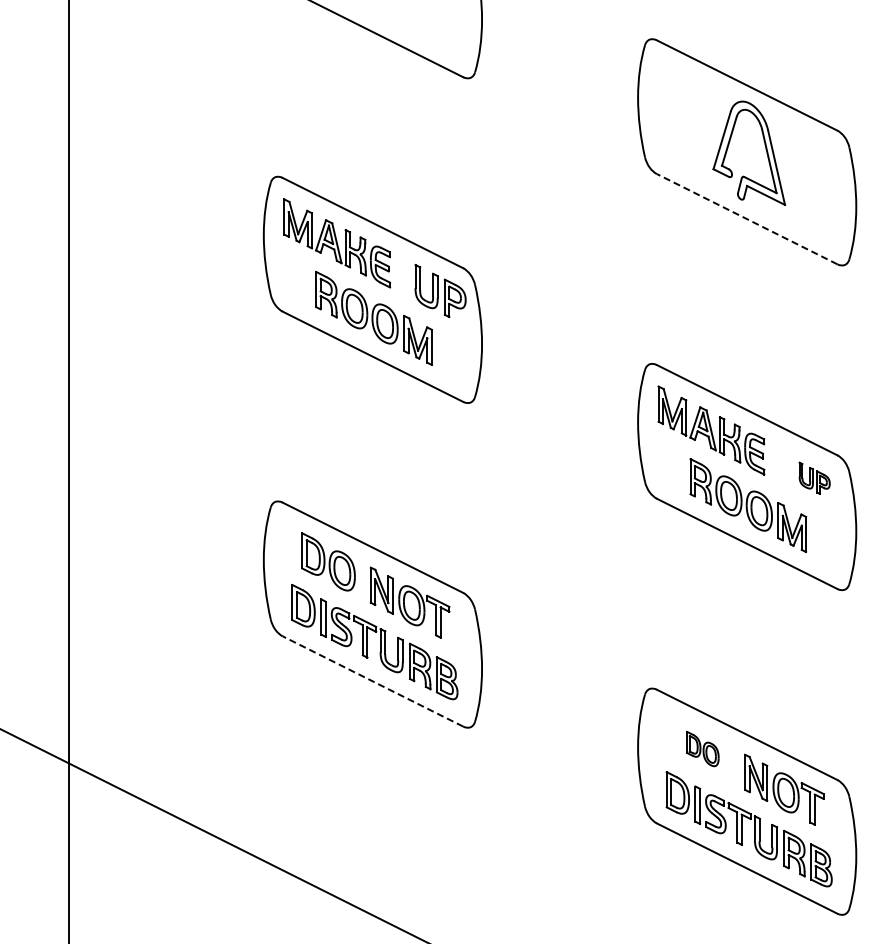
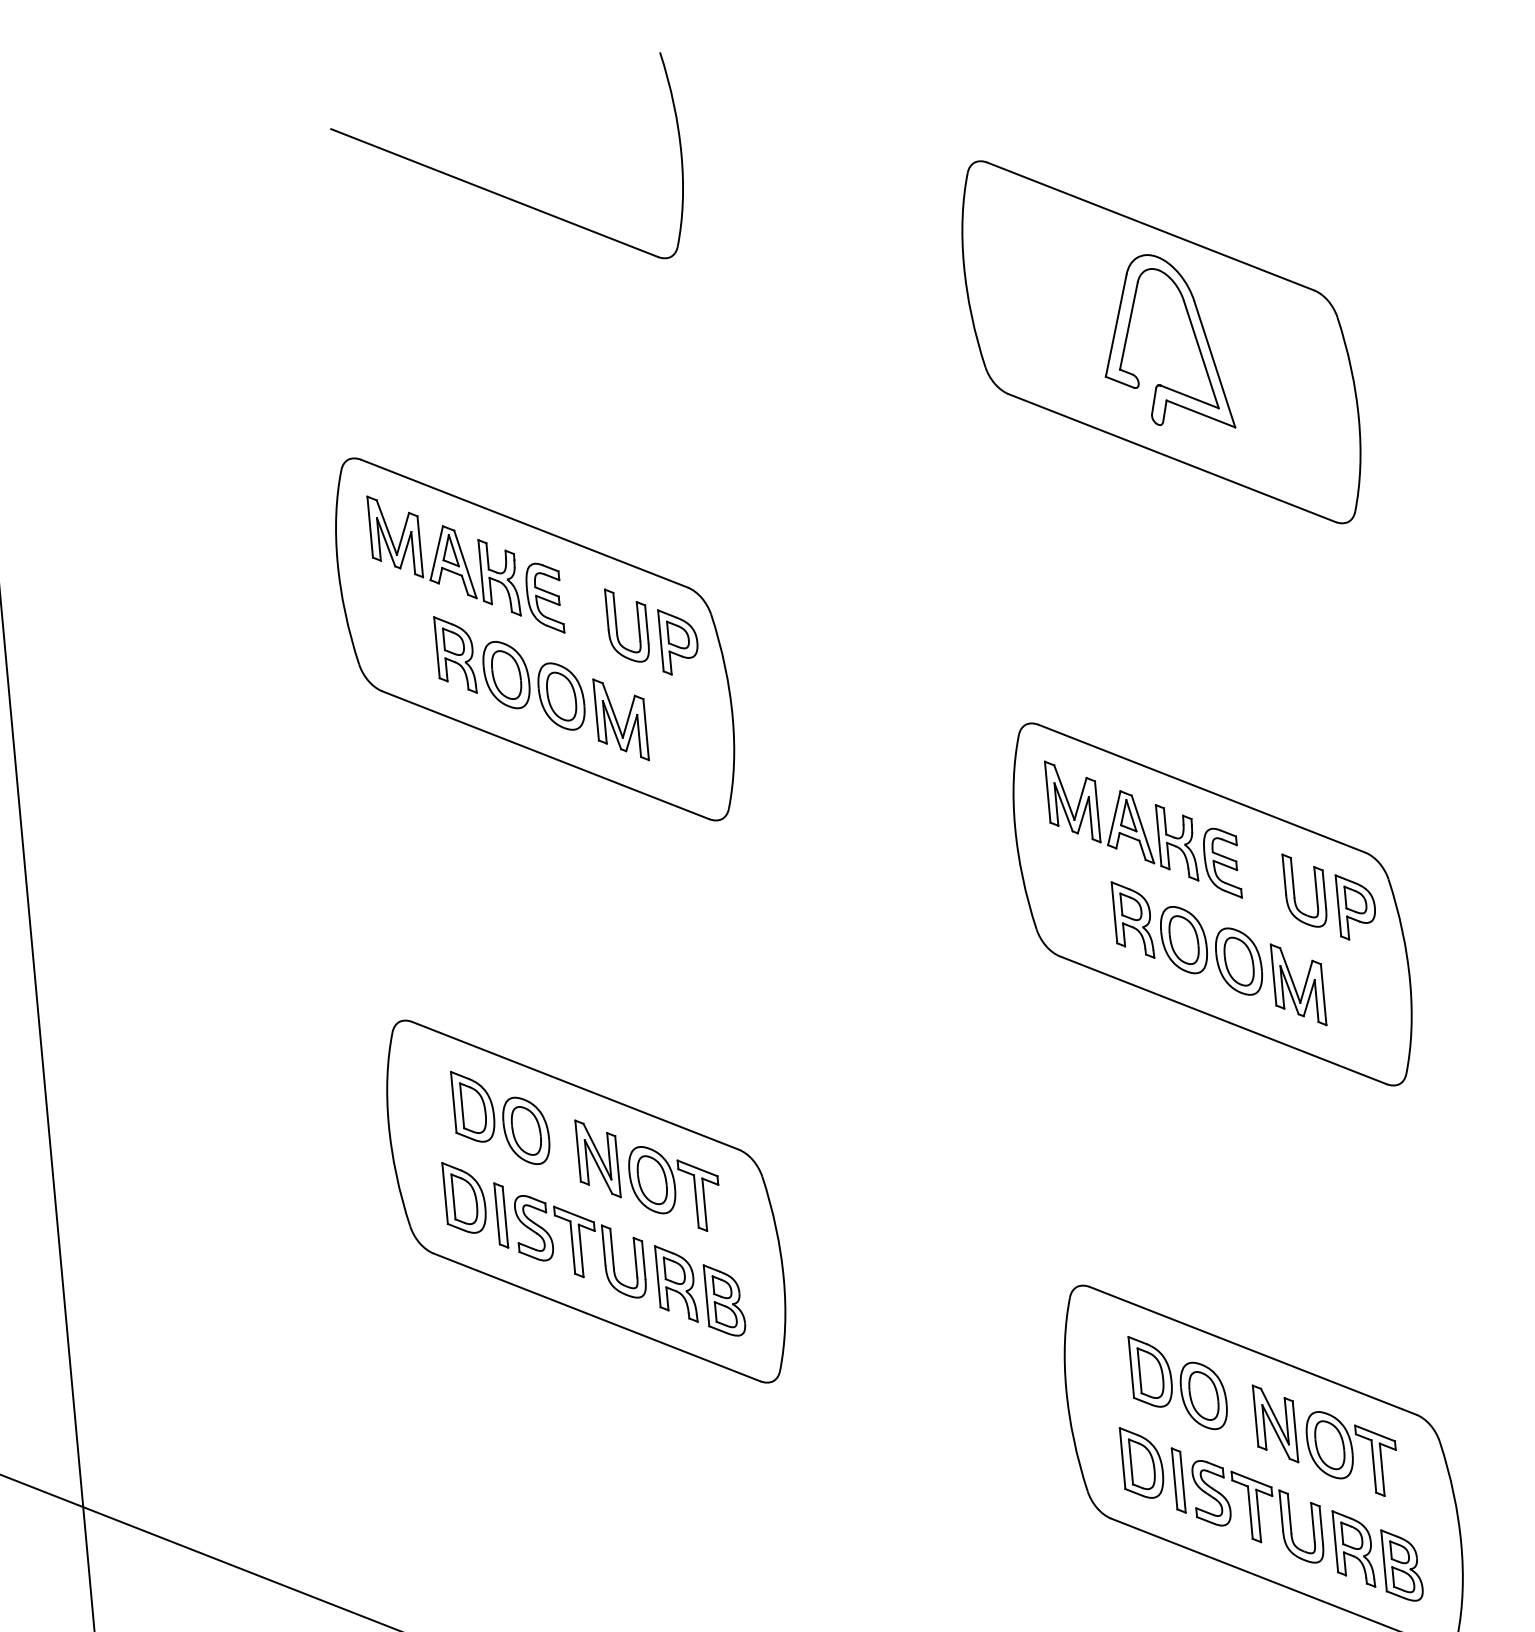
line: (747, 219) -> (1172, 458), dashed -> solid
part: (814, 478) -> (1329, 896), size x1.67
line: (372, 681) -> (596, 1317), dashed -> solid
part: (702, 748) -> (1178, 1381), size x1.67

